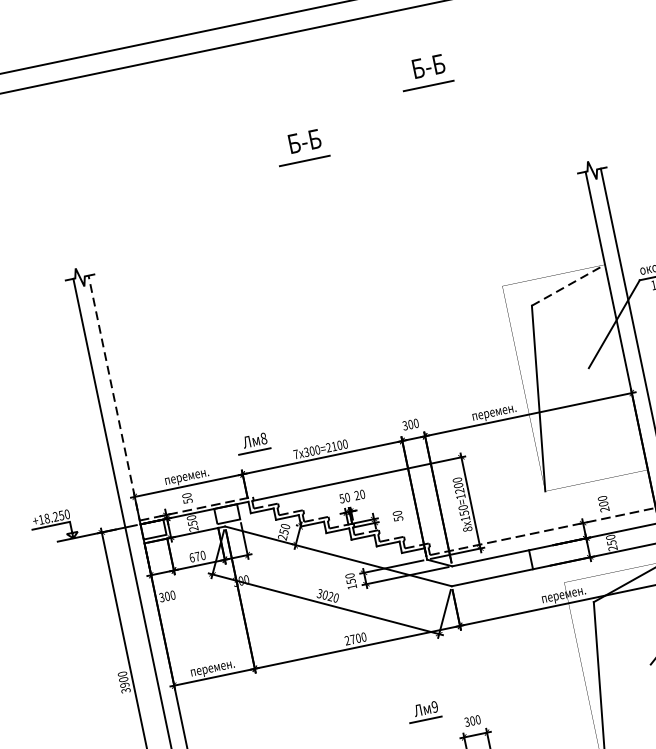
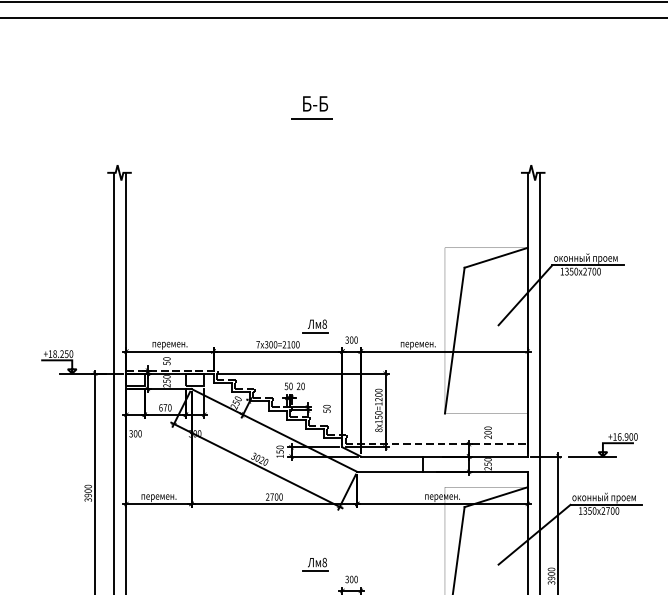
part: (424, 71) -> (419, 69), removed
line: (568, 284) -> (496, 257), dashed -> solid
line: (114, 399) -> (126, 272), dashed -> solid
part: (253, 443) -> (315, 326), moved
text: (434, 706) -> (324, 562), 9 -> 8

